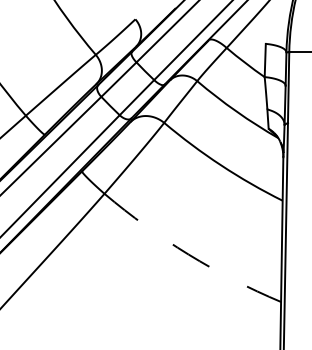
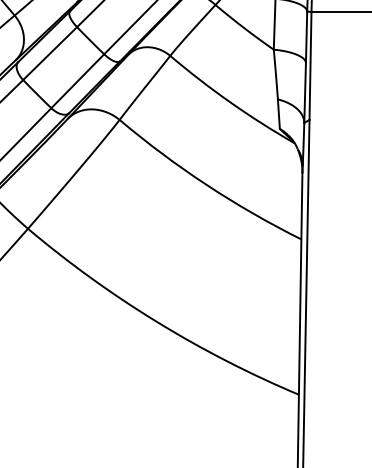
arc: (188, 254) -> (156, 321), dashed -> solid

